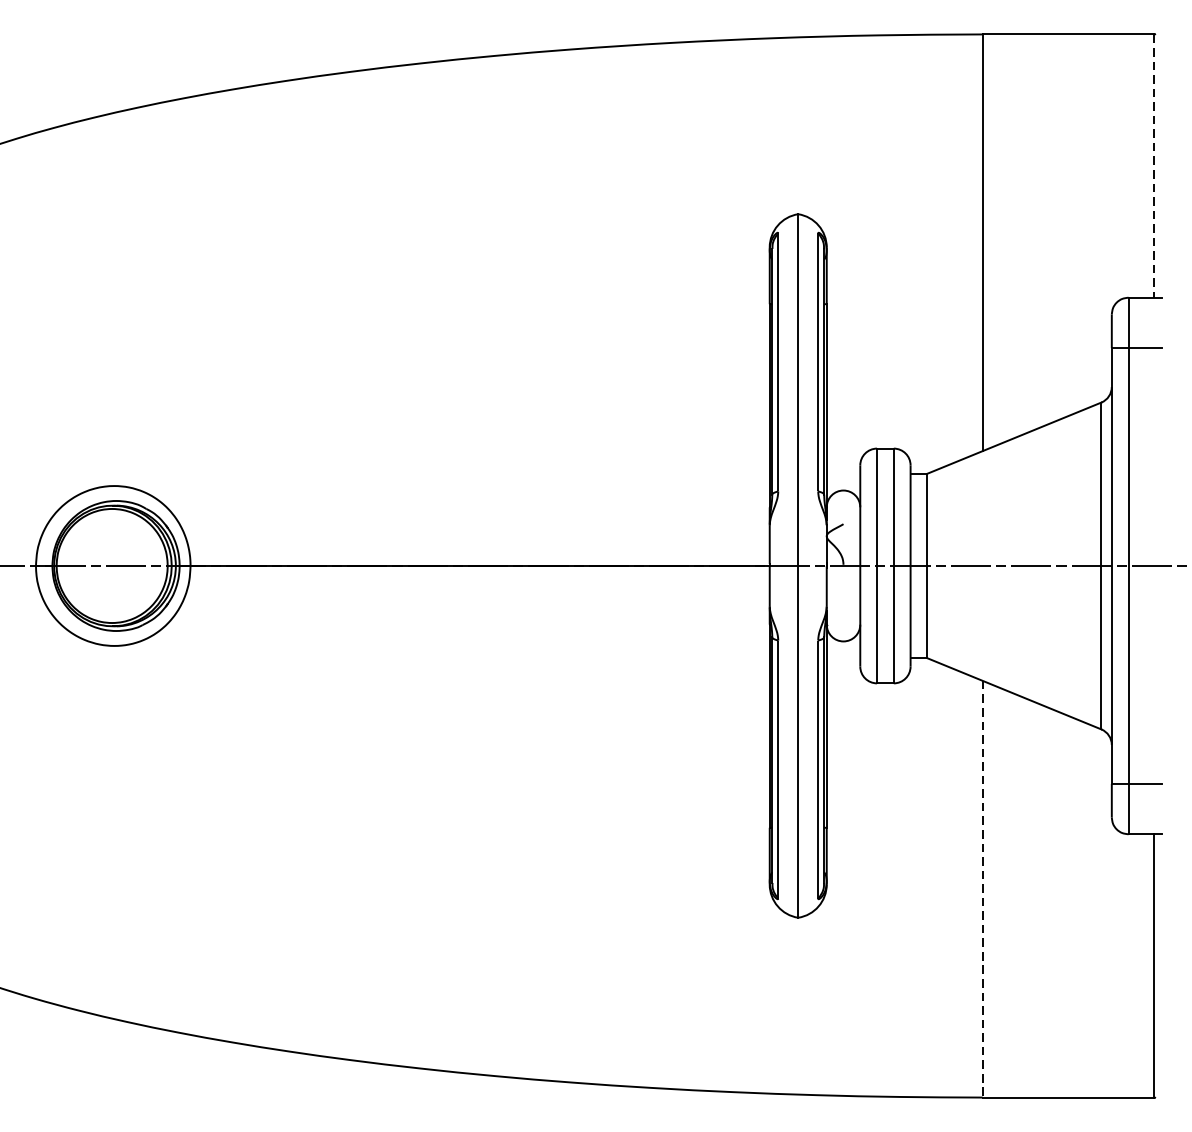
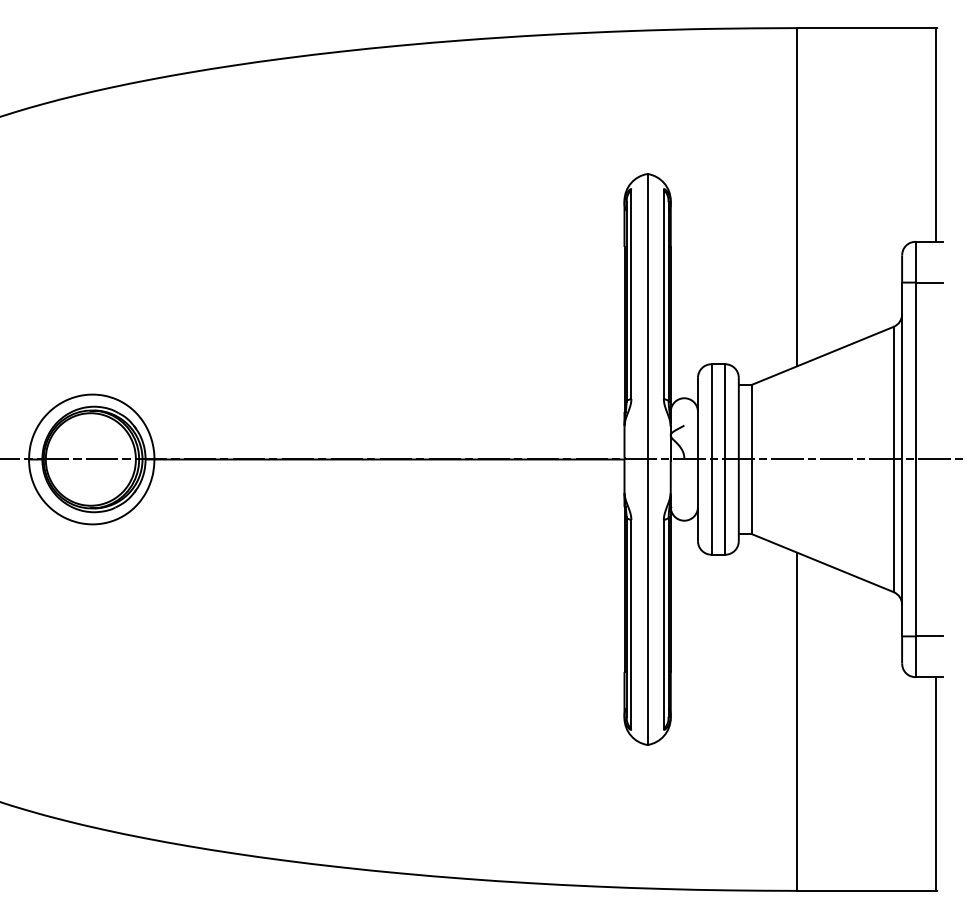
line: (1154, 165) -> (936, 134), dashed -> solid
line: (982, 890) -> (797, 722), dashed -> solid

